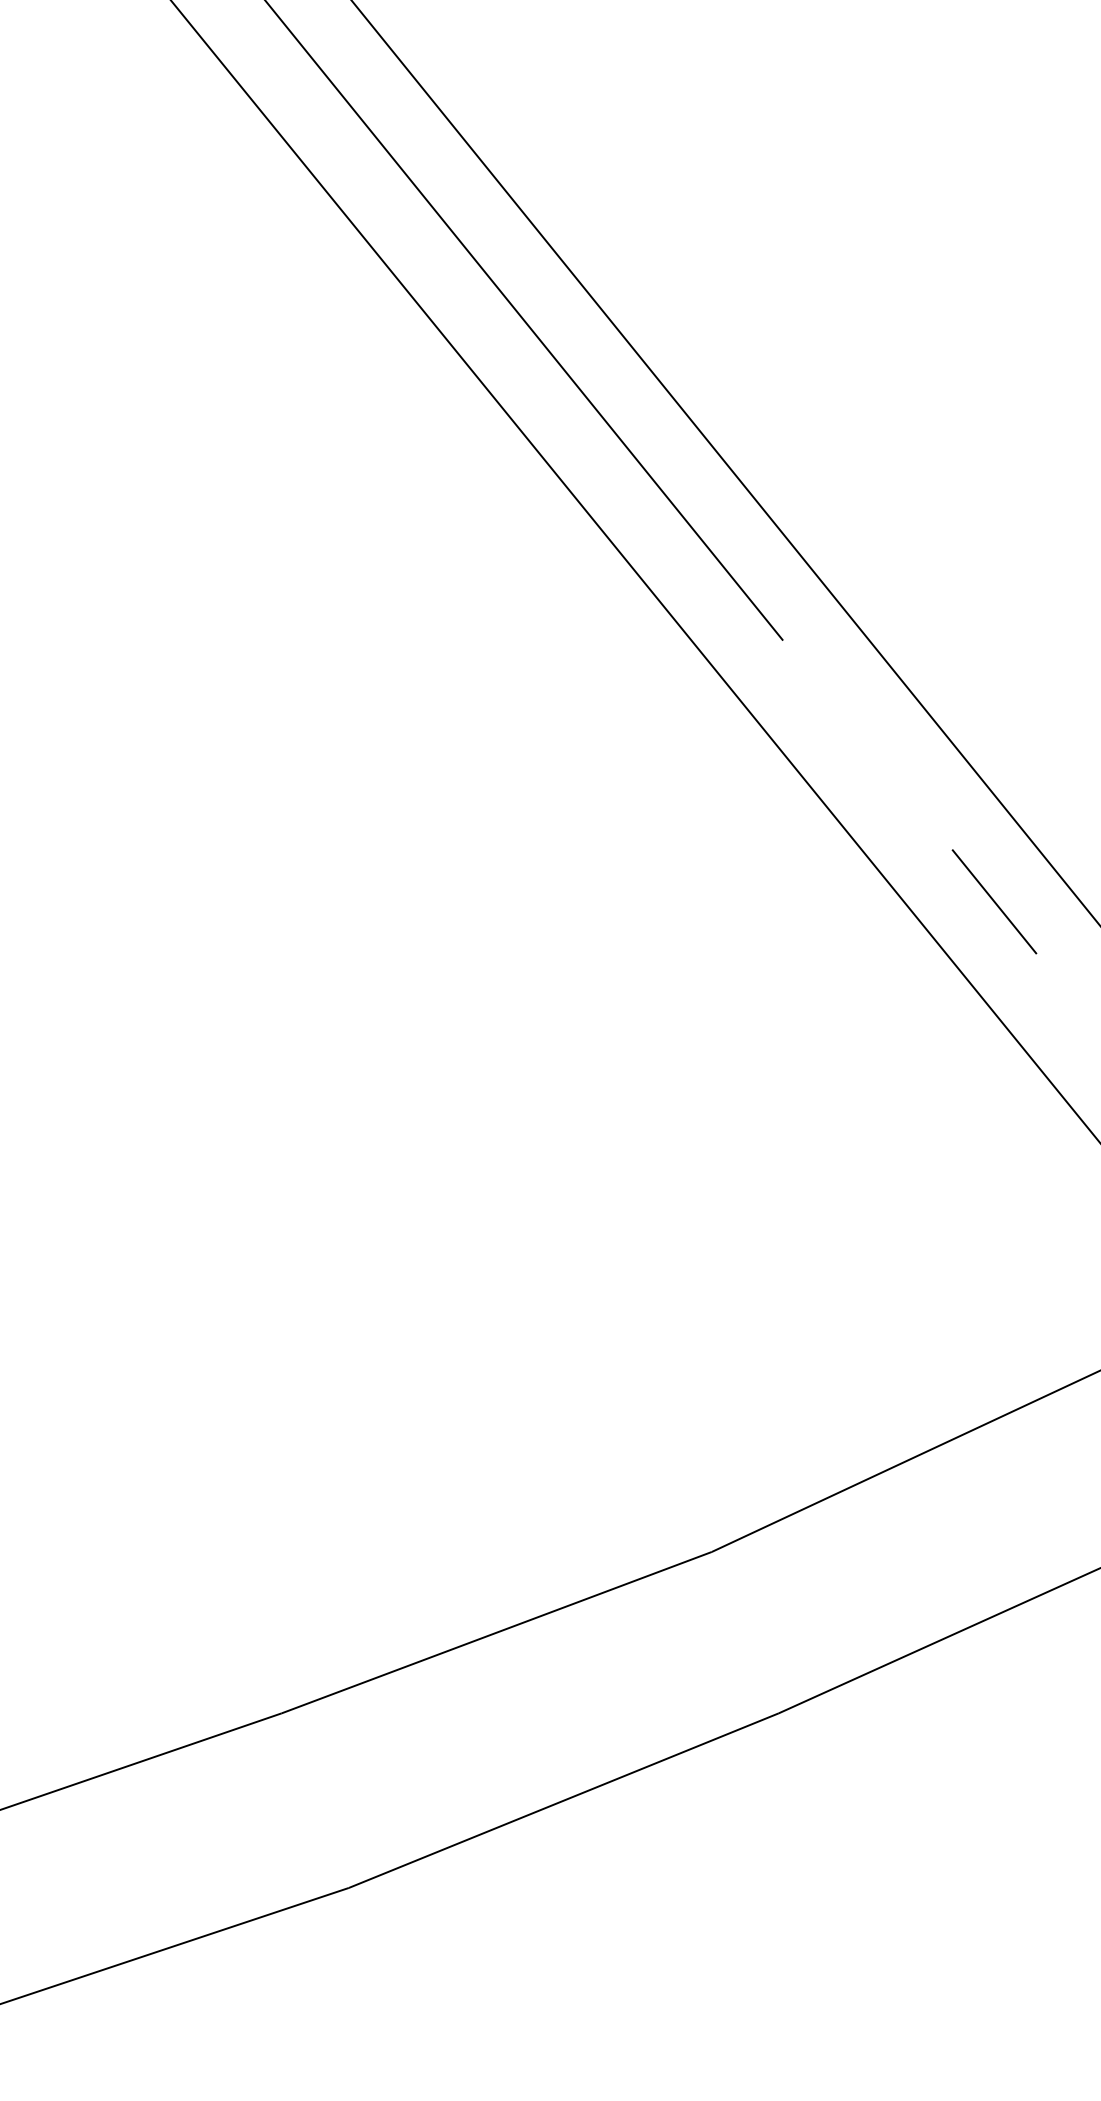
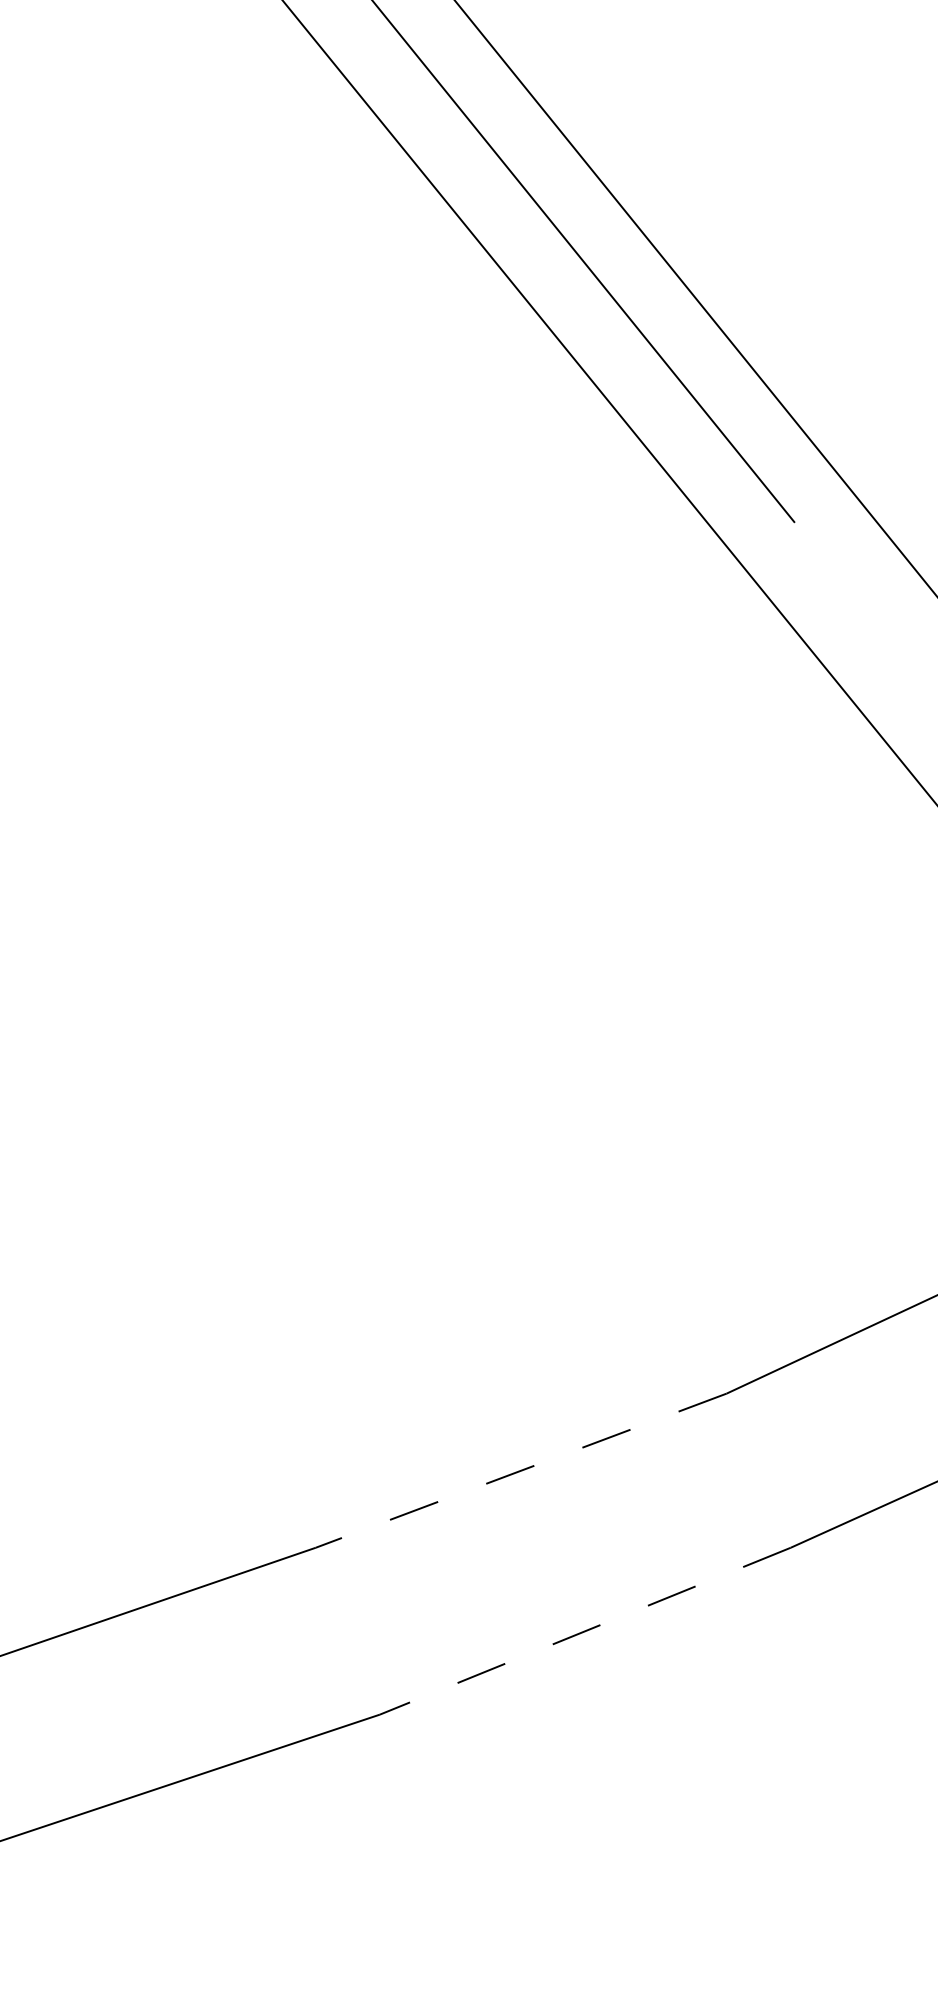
line: (496, 1632) -> (521, 1470), solid -> dashed
line: (563, 1800) -> (585, 1631), solid -> dashed

